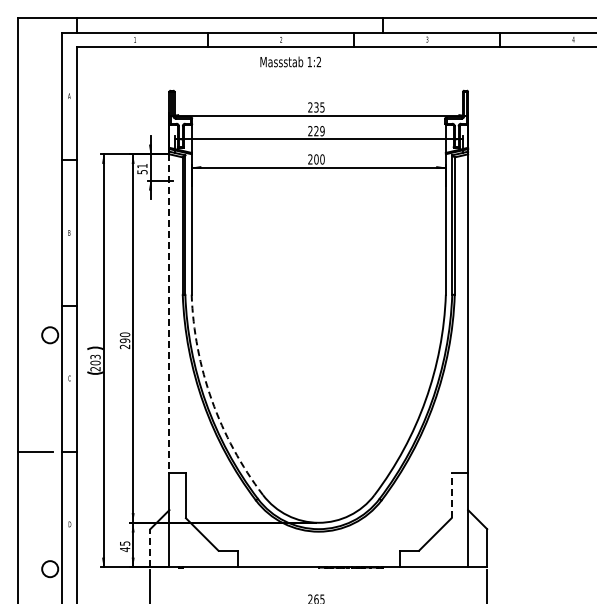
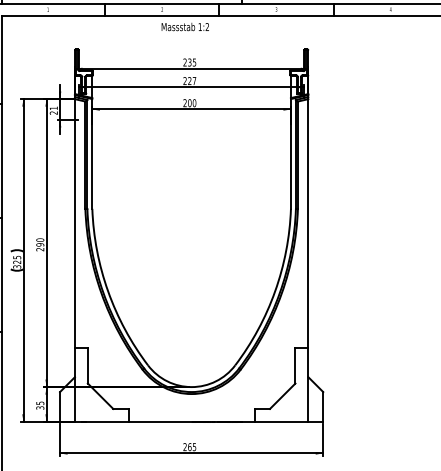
text: (290, 61) -> (185, 26), moved
text: (322, 131) -> (194, 81), 229 -> 227
text: (142, 172) -> (53, 113), 51 -> 21
line: (169, 314) -> (75, 224), dashed -> solid
text: (95, 363) -> (17, 262), 203 -> 325
arc: (211, 400) -> (107, 291), dashed -> solid
line: (451, 495) -> (295, 365), dashed -> solid
line: (150, 547) -> (60, 406), dashed -> solid
text: (124, 549) -> (39, 407), 45 -> 35

